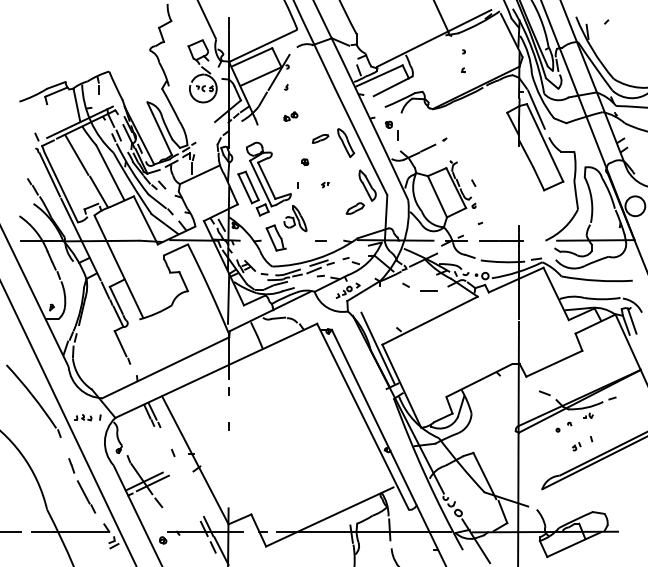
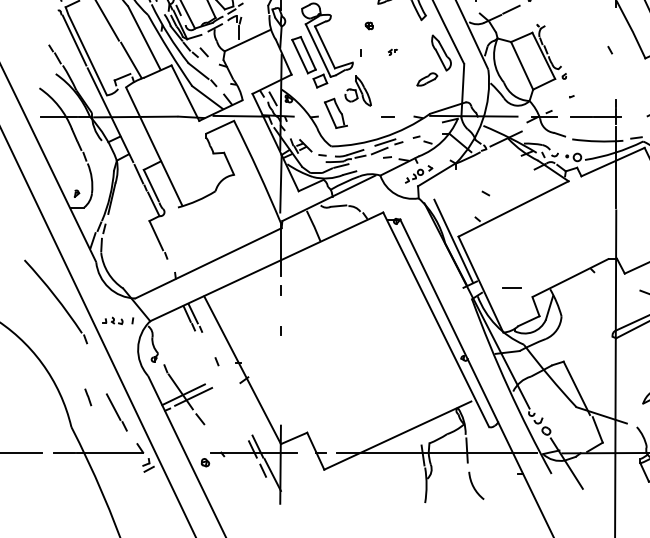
line: (473, 182) -> (609, 49), moved
line: (405, 284) -> (485, 192), moved
line: (428, 290) -> (511, 288), moved
line: (71, 465) -> (88, 396), moved

